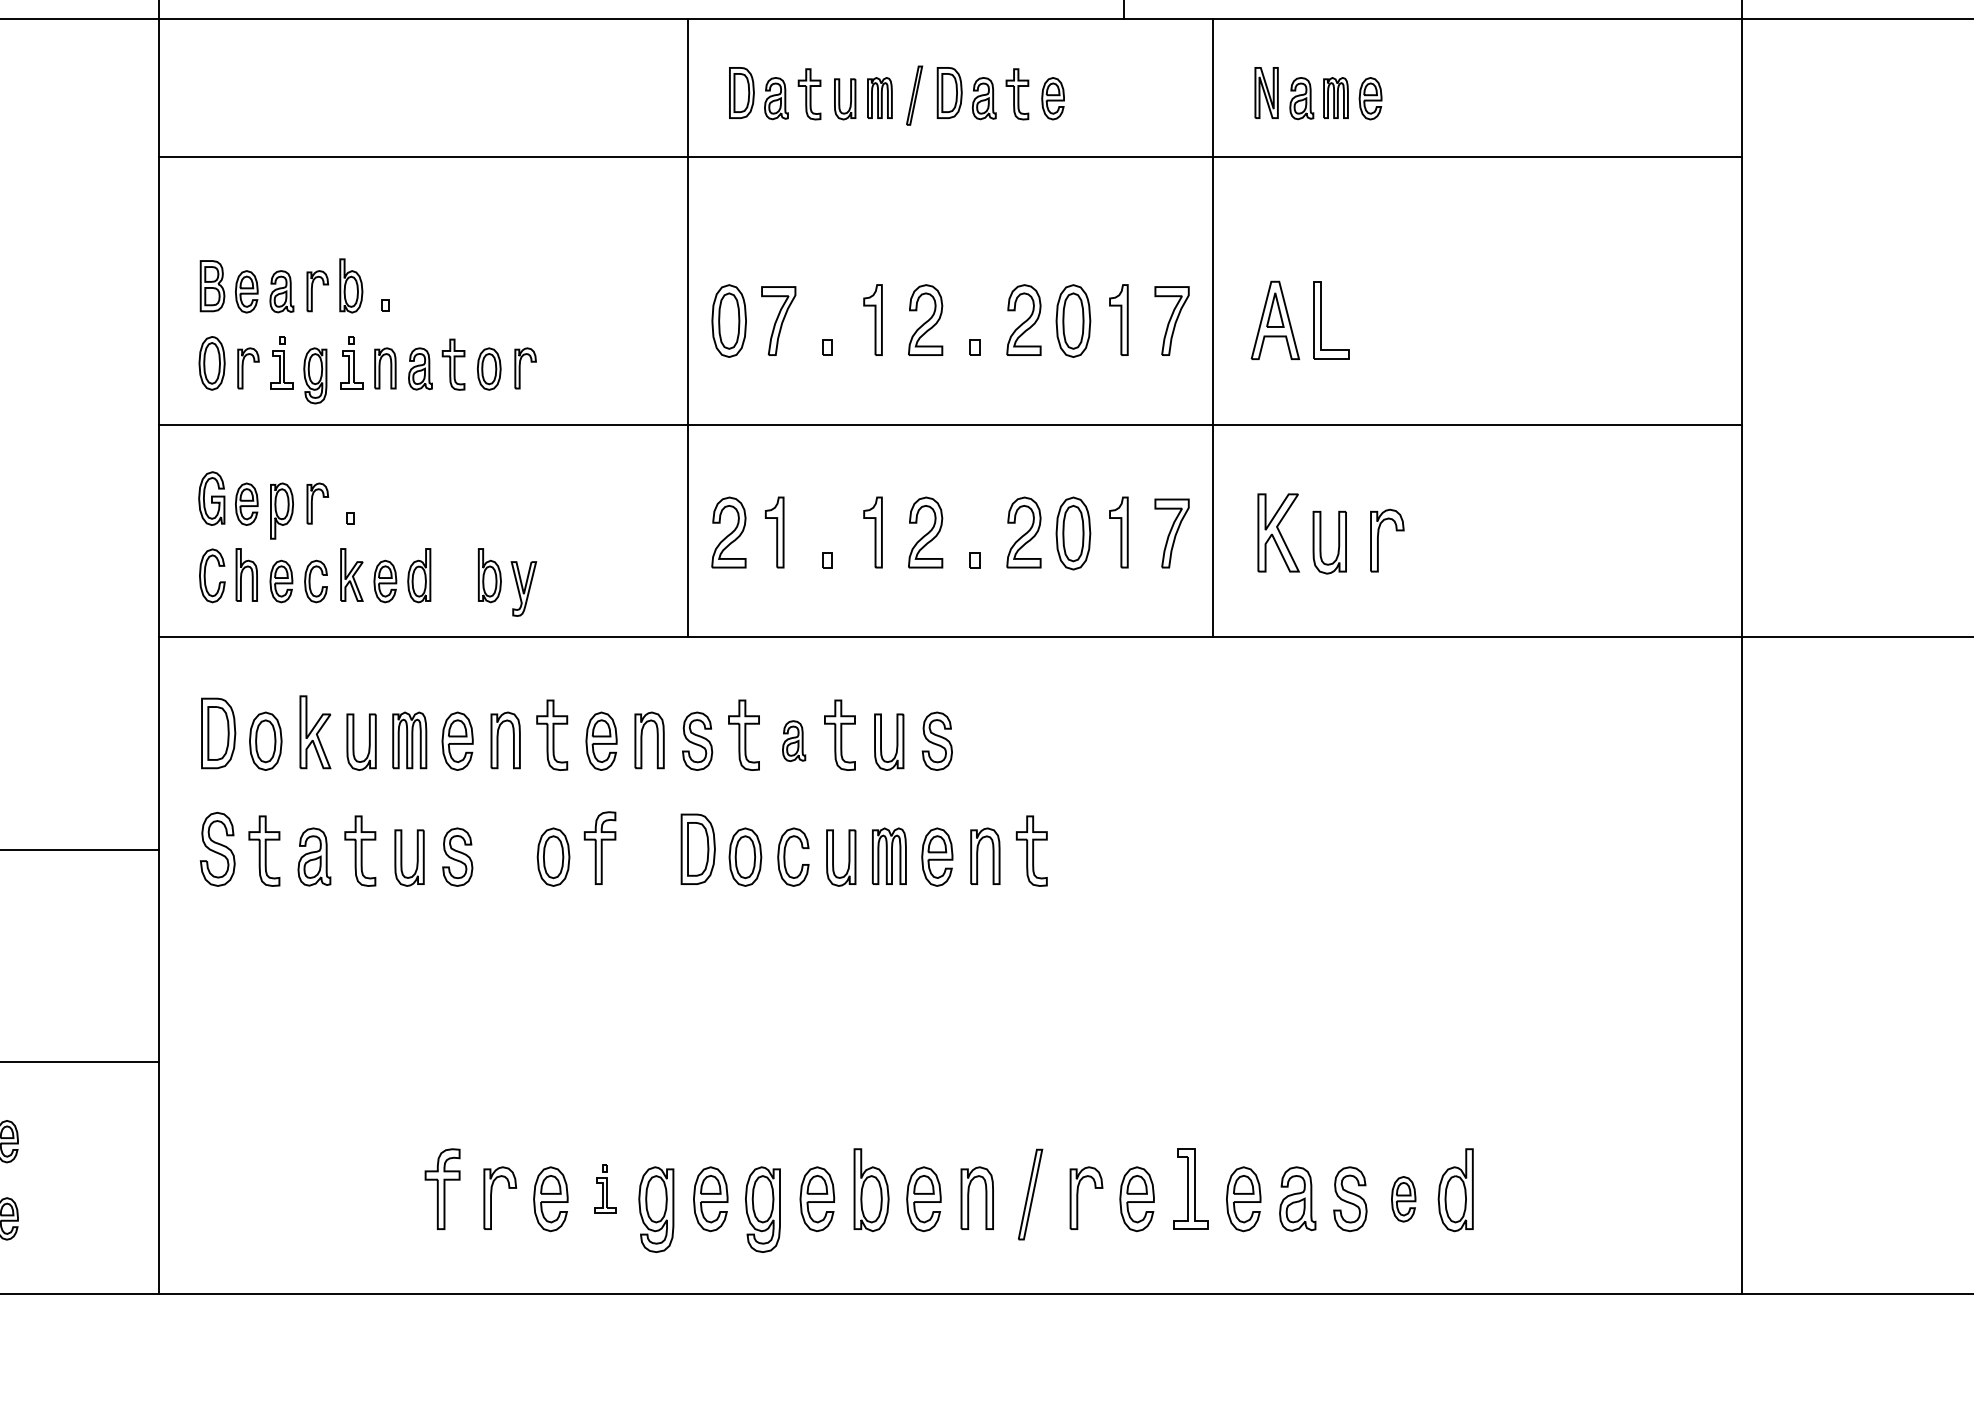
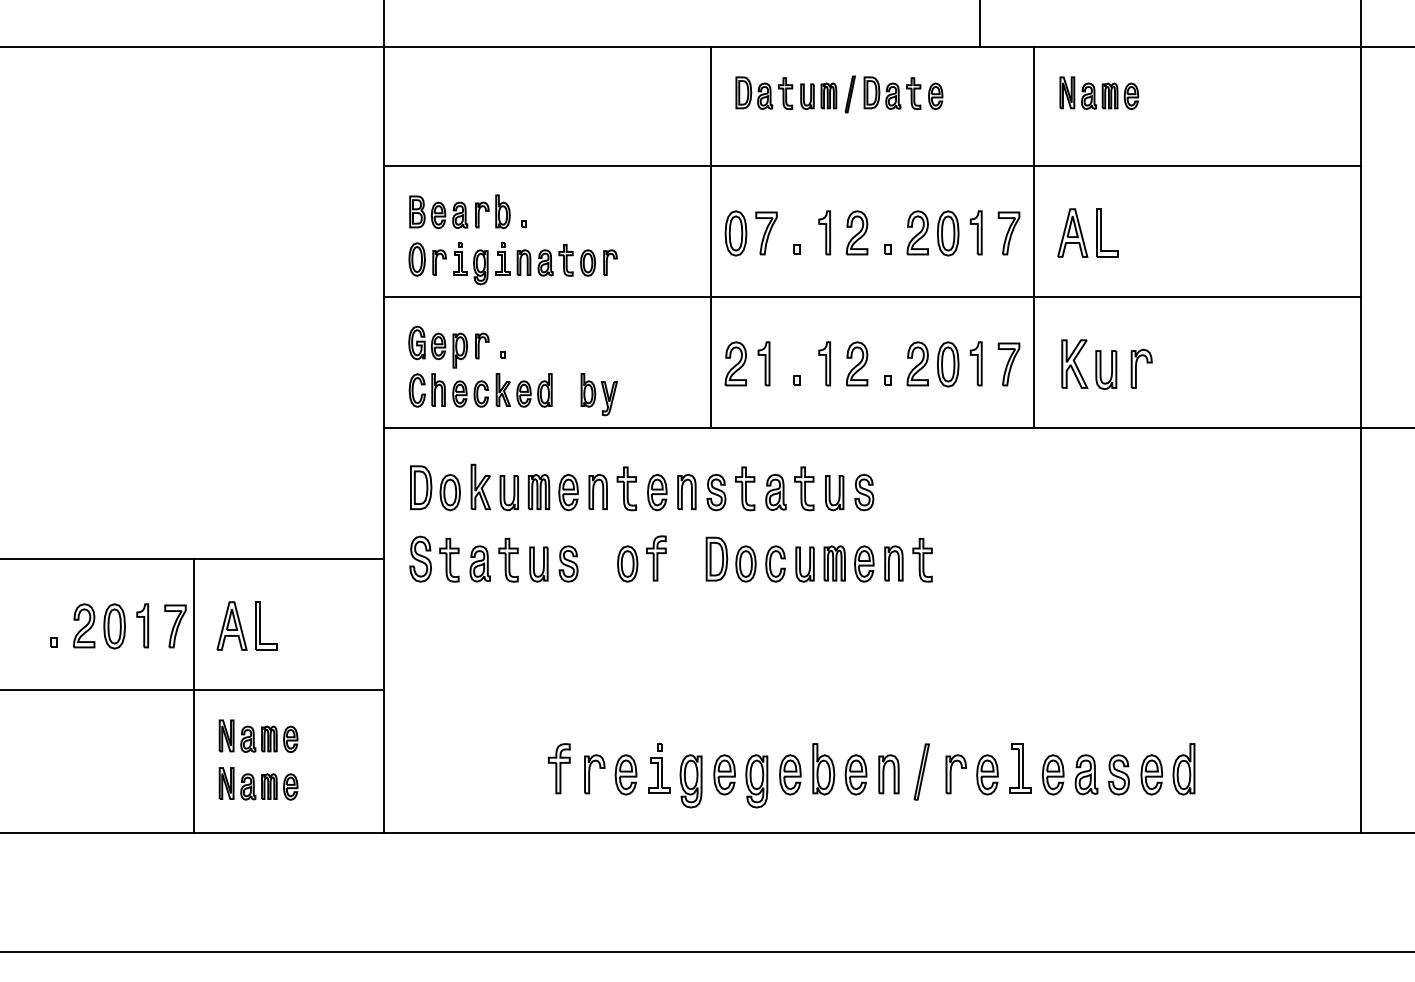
line: (950, 157) -> (872, 166), moved
part: (793, 741) -> (775, 492), size x1.43
part: (605, 1188) -> (659, 768), size x1.67
part: (1403, 1198) -> (1151, 774), size x1.43

